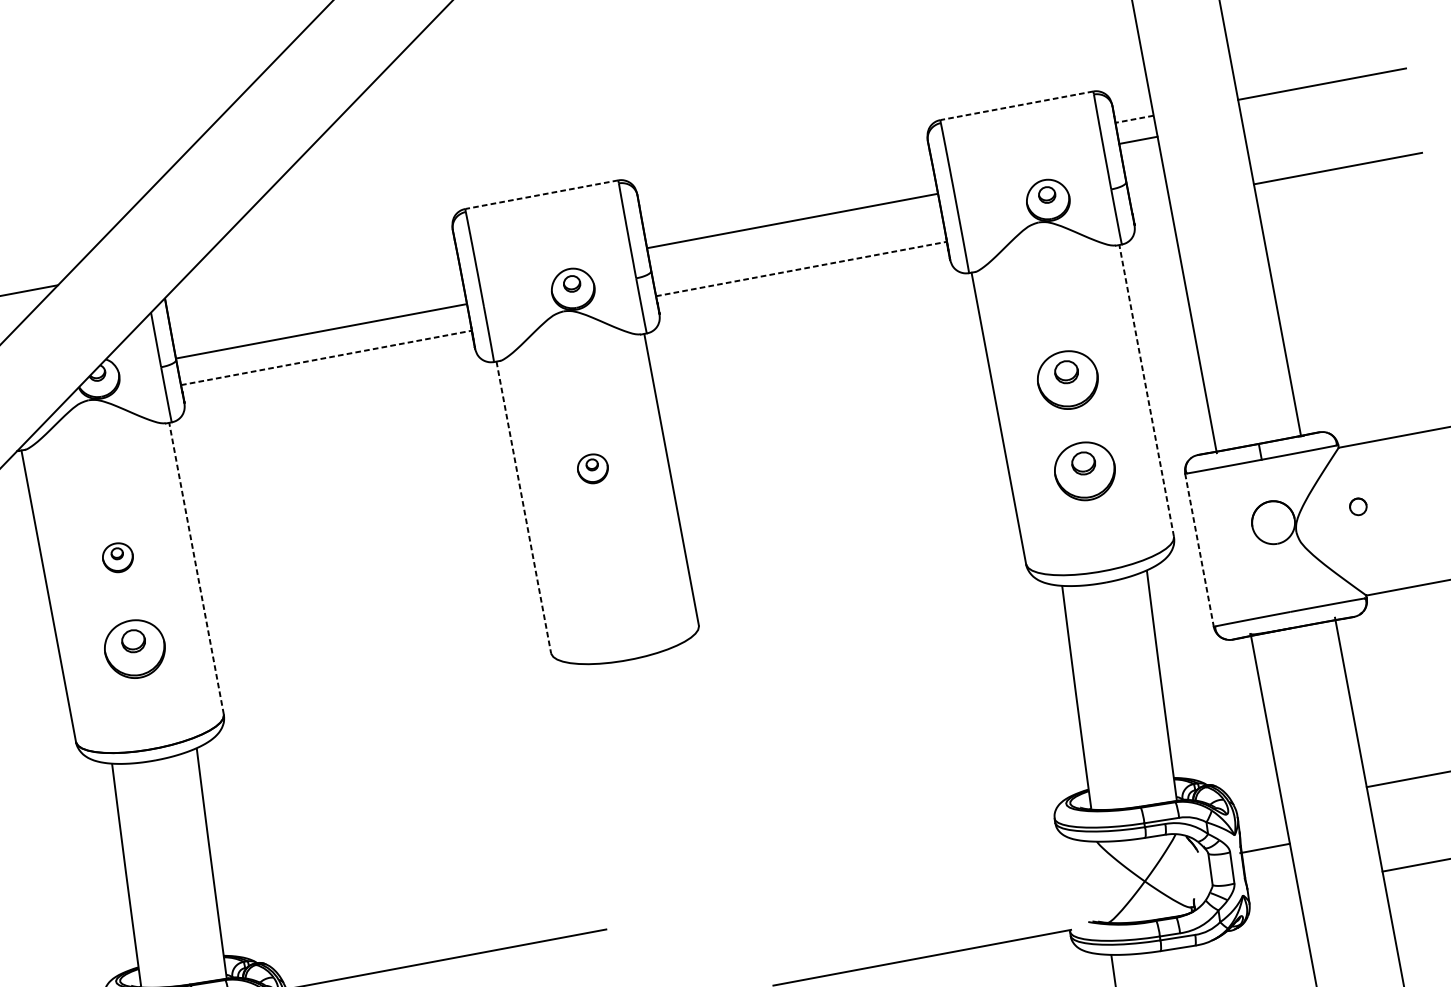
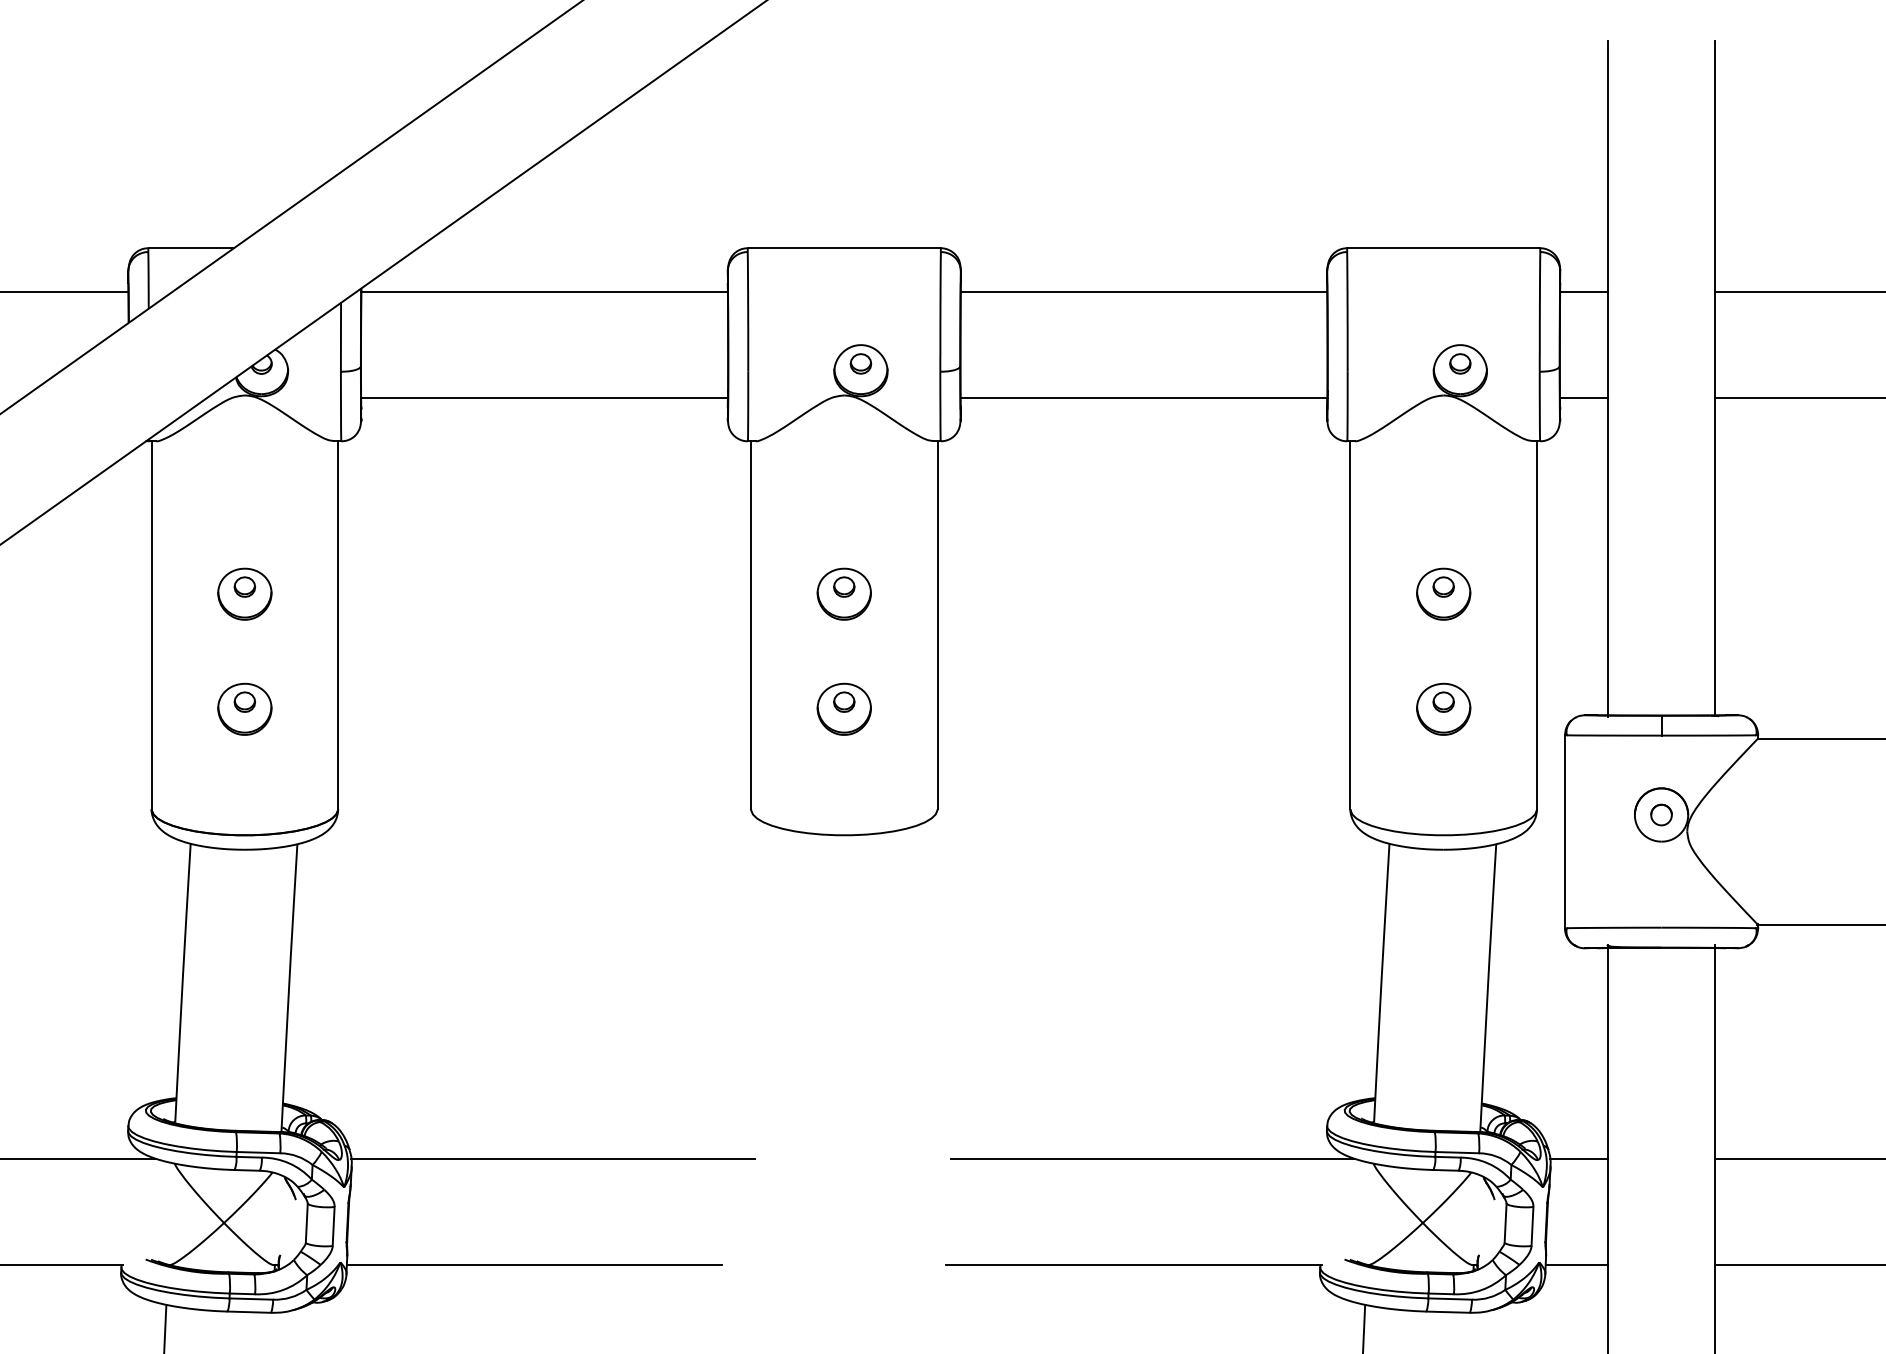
line: (1016, 106) -> (1443, 248), dashed -> solid
line: (1134, 119) -> (1583, 291), dashed -> solid
line: (1138, 140) -> (1583, 398), moved
line: (541, 195) -> (843, 248), dashed -> solid
line: (792, 221) -> (1143, 291), moved
line: (801, 269) -> (1144, 398), dashed -> solid
line: (321, 331) -> (544, 291), moved
line: (326, 358) -> (544, 398), dashed -> solid
part: (1067, 379) -> (1443, 593), size x0.71
line: (1146, 391) -> (1536, 625), dashed -> solid
part: (592, 468) -> (843, 593), size x1.43
part: (1084, 470) -> (1443, 708), size x0.71
part: (1358, 506) -> (1661, 814), moved
line: (524, 507) -> (751, 625), dashed -> solid
line: (1199, 550) -> (1564, 831), dashed -> solid
part: (117, 557) -> (244, 593), size x1.43
part: (609, 559) -> (843, 708), added
line: (196, 568) -> (338, 625), dashed -> solid
part: (134, 648) -> (244, 708), size x0.71
line: (1259, 807) -> (1579, 1158), added
line: (1264, 848) -> (1576, 1265), moved
line: (921, 870) -> (1152, 1158), added

